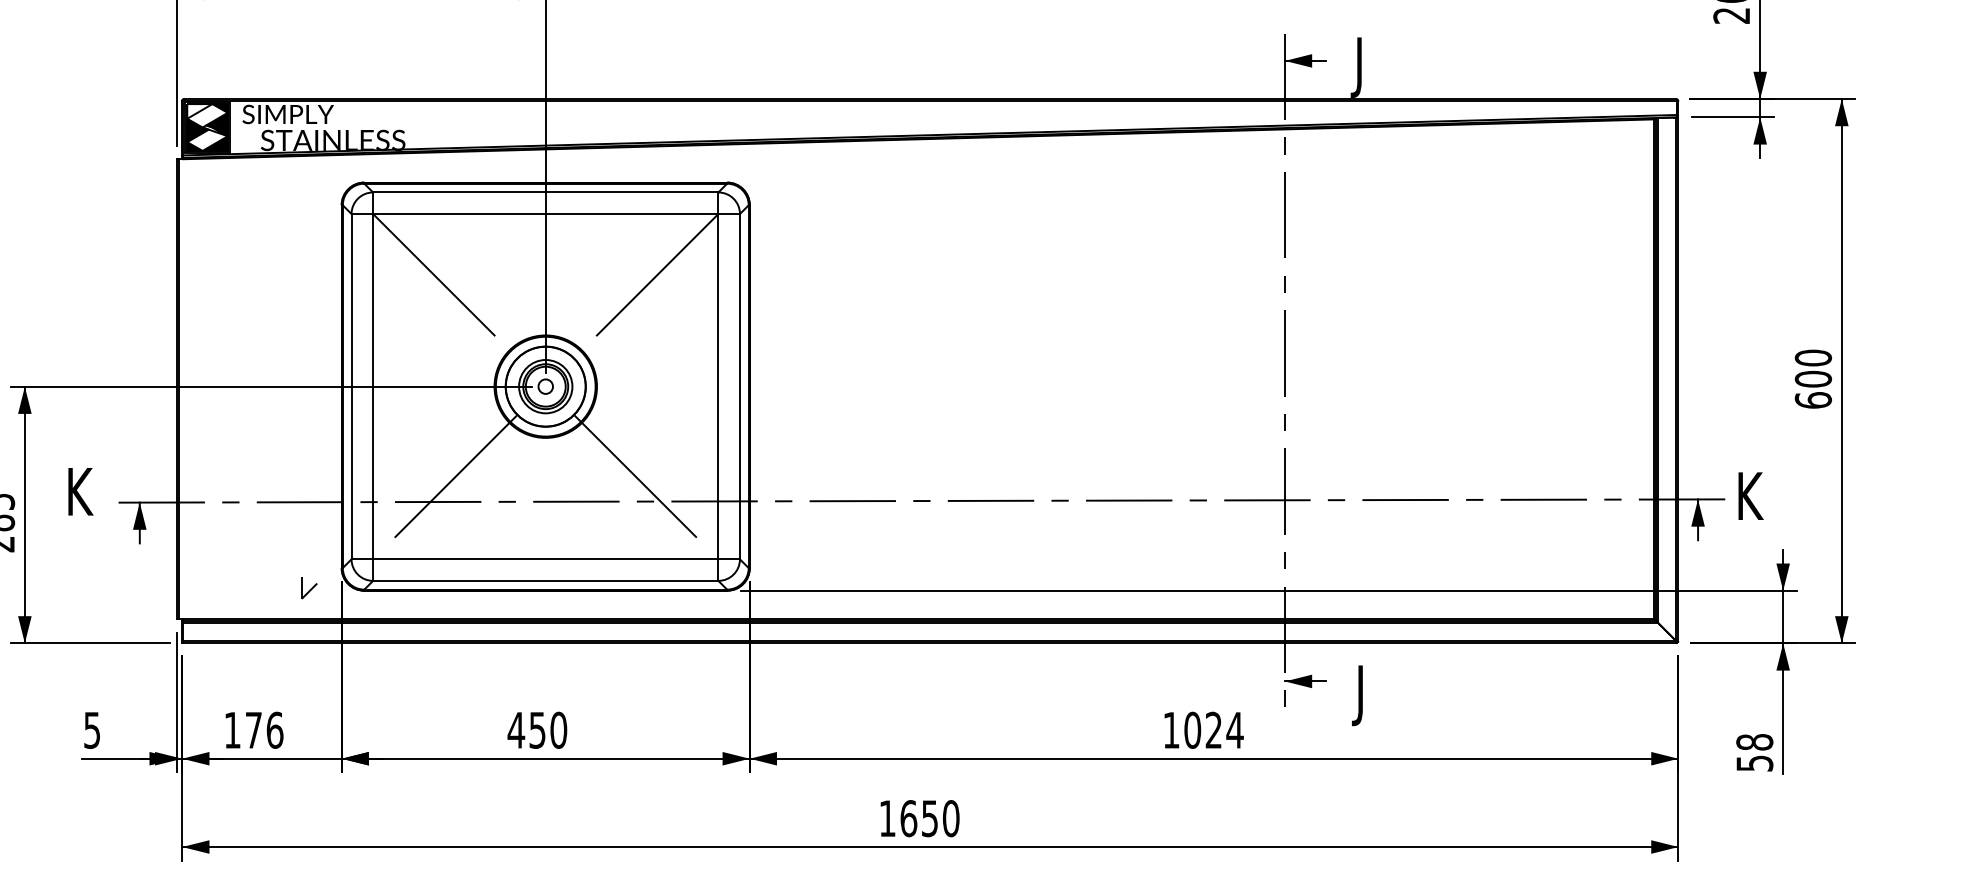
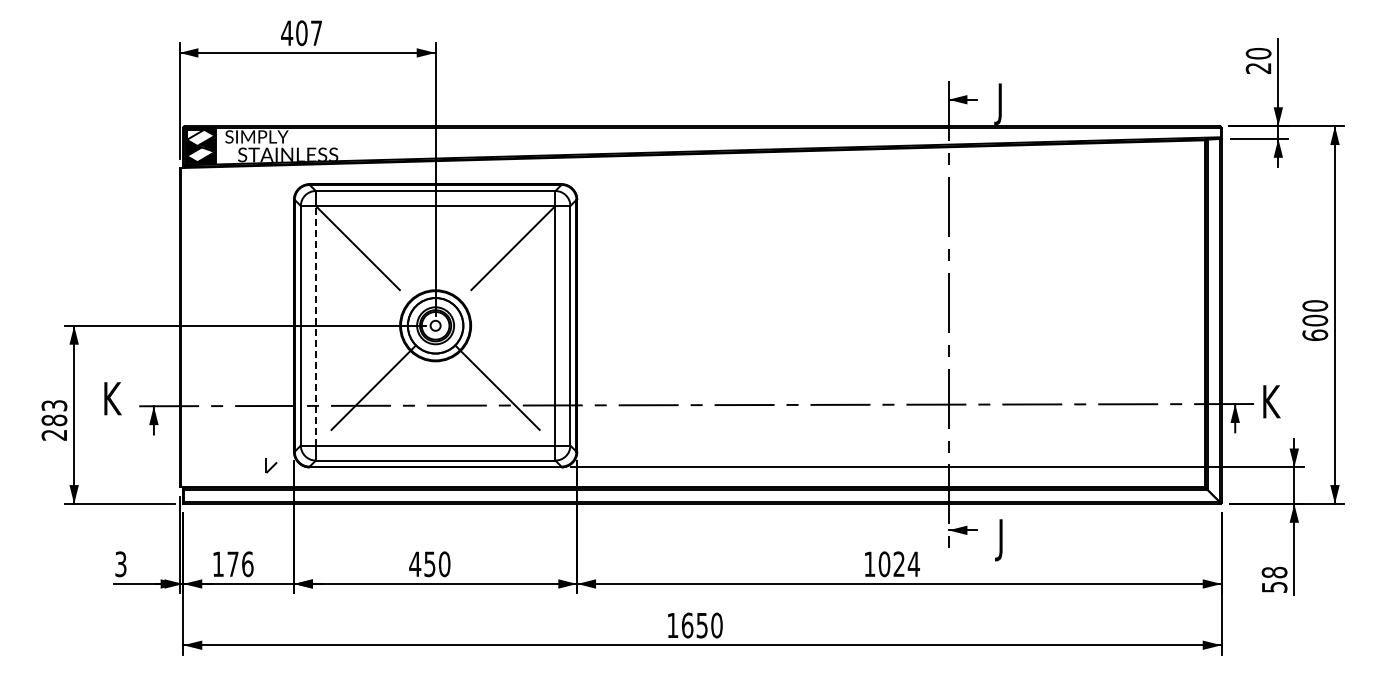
line: (372, 386) -> (315, 325), solid -> dashed
text: (93, 729) -> (121, 563), 5 -> 3

